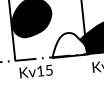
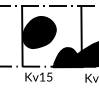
fill: (68, 44) -> (67, 57), added

